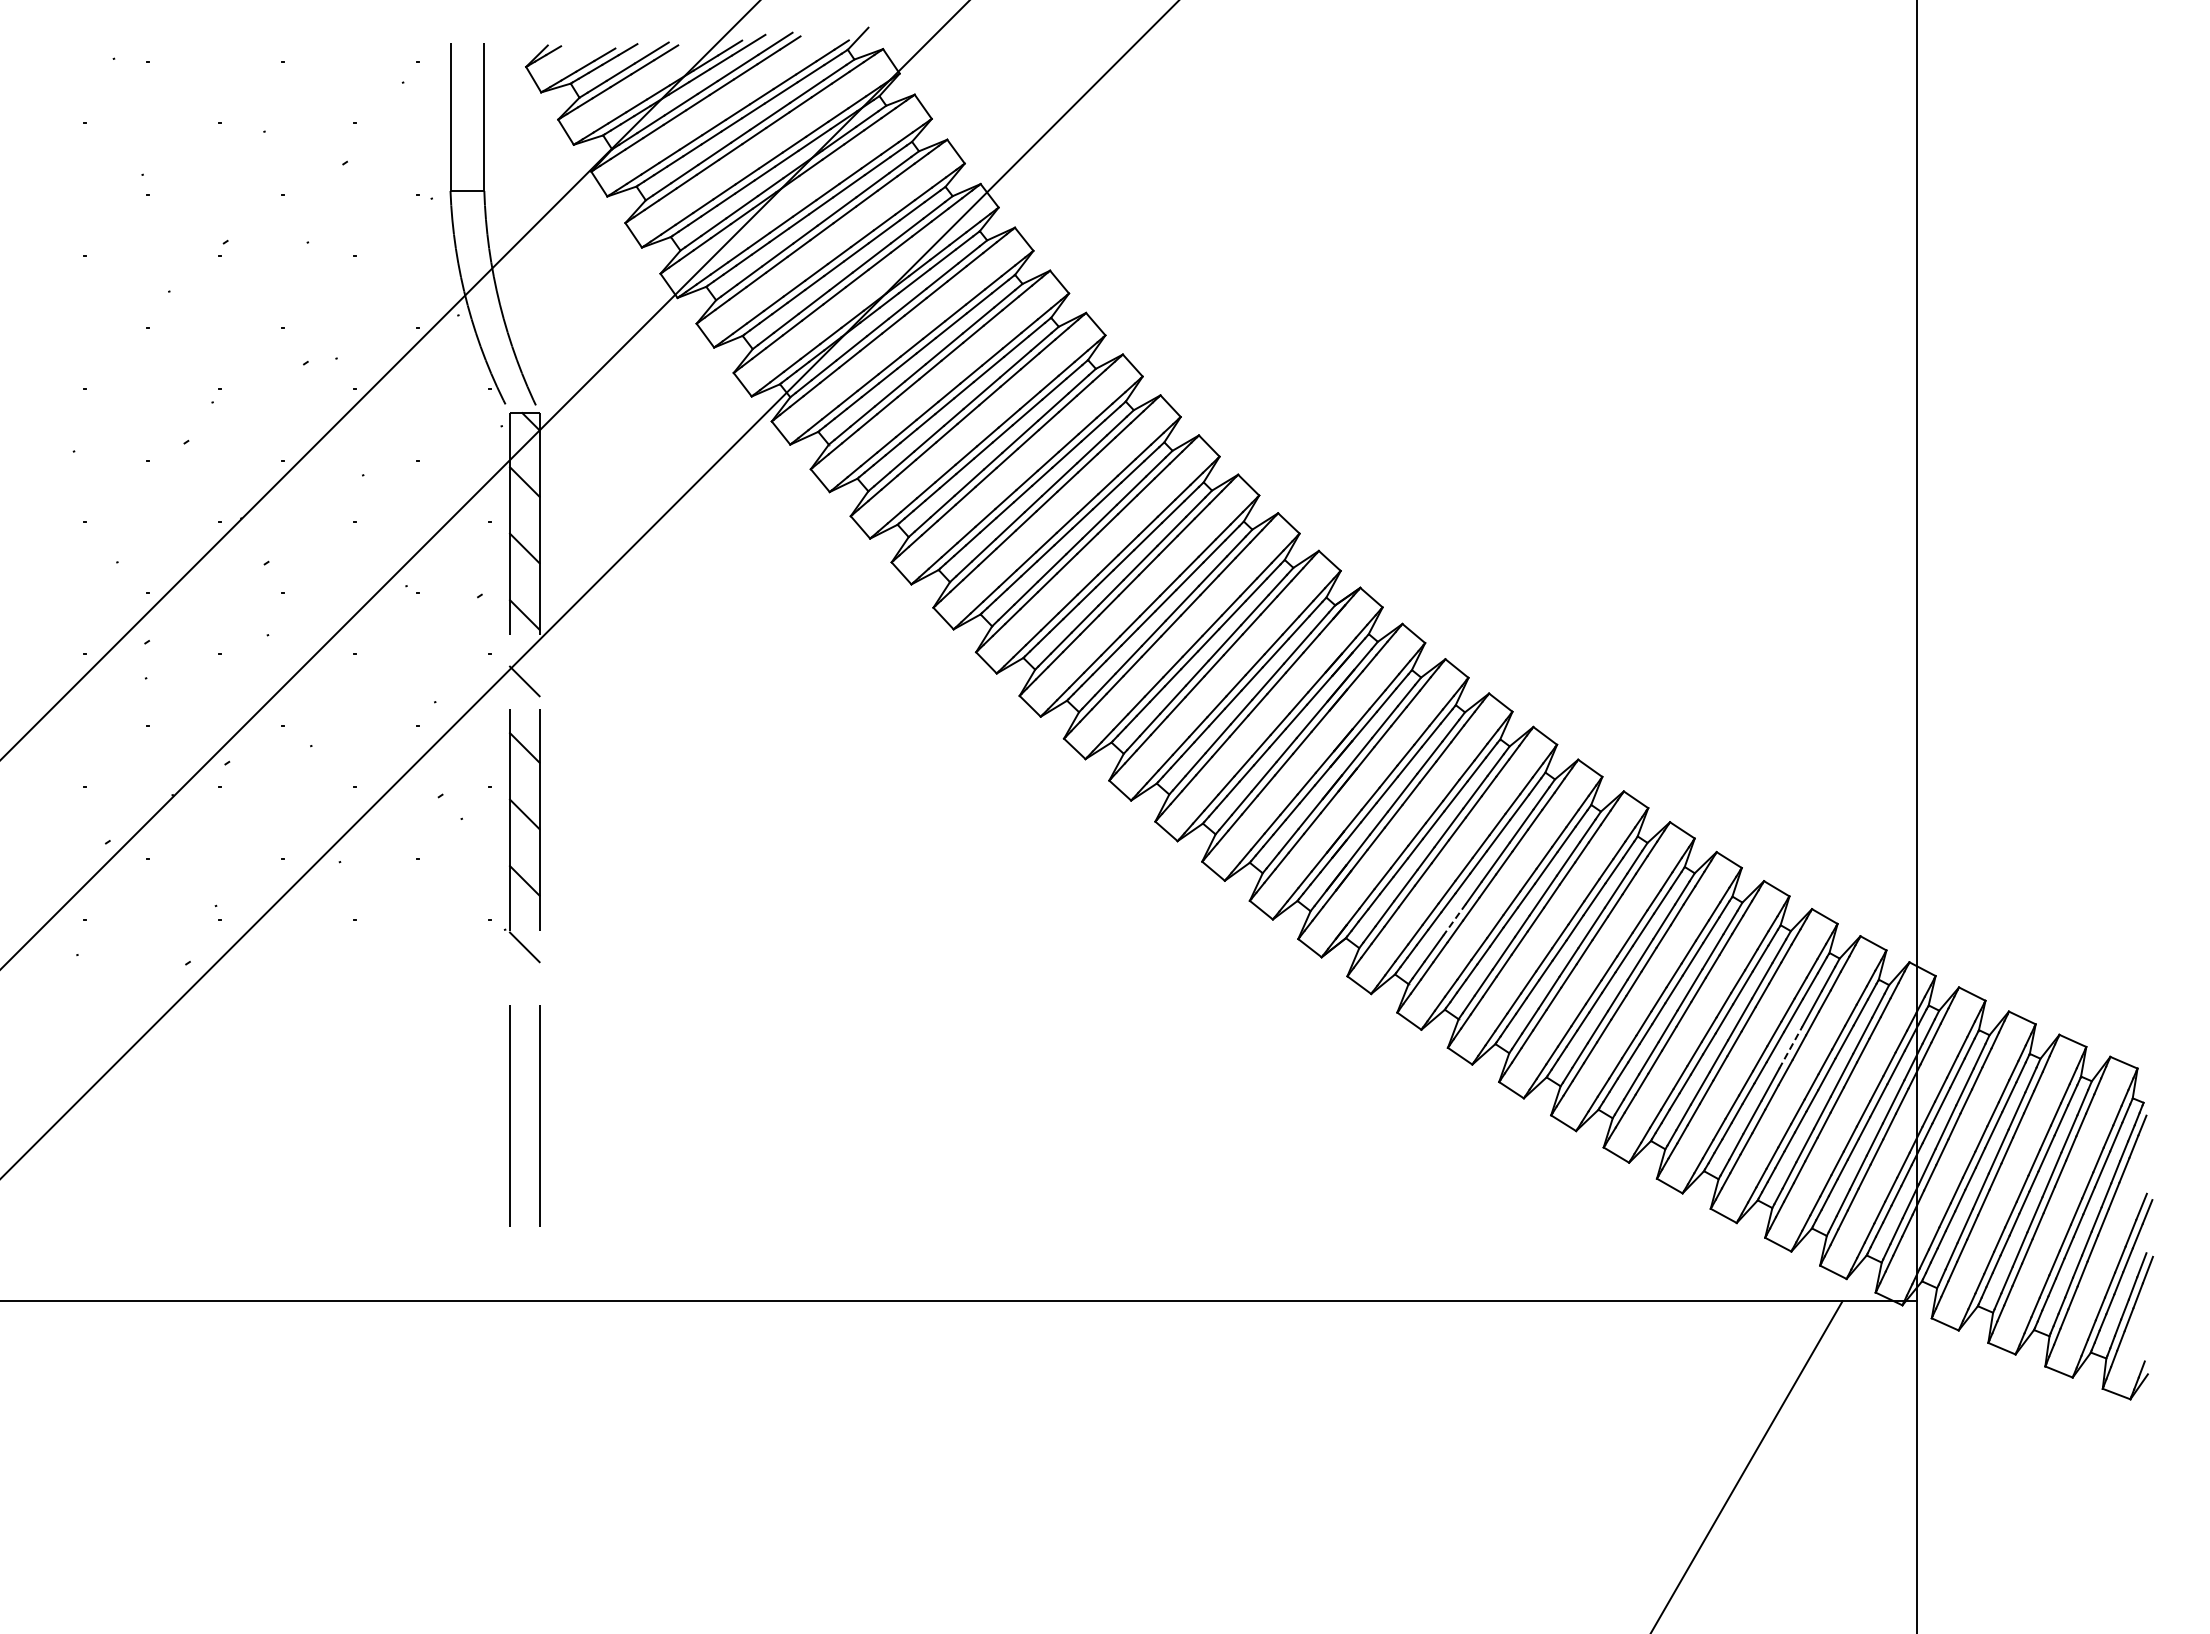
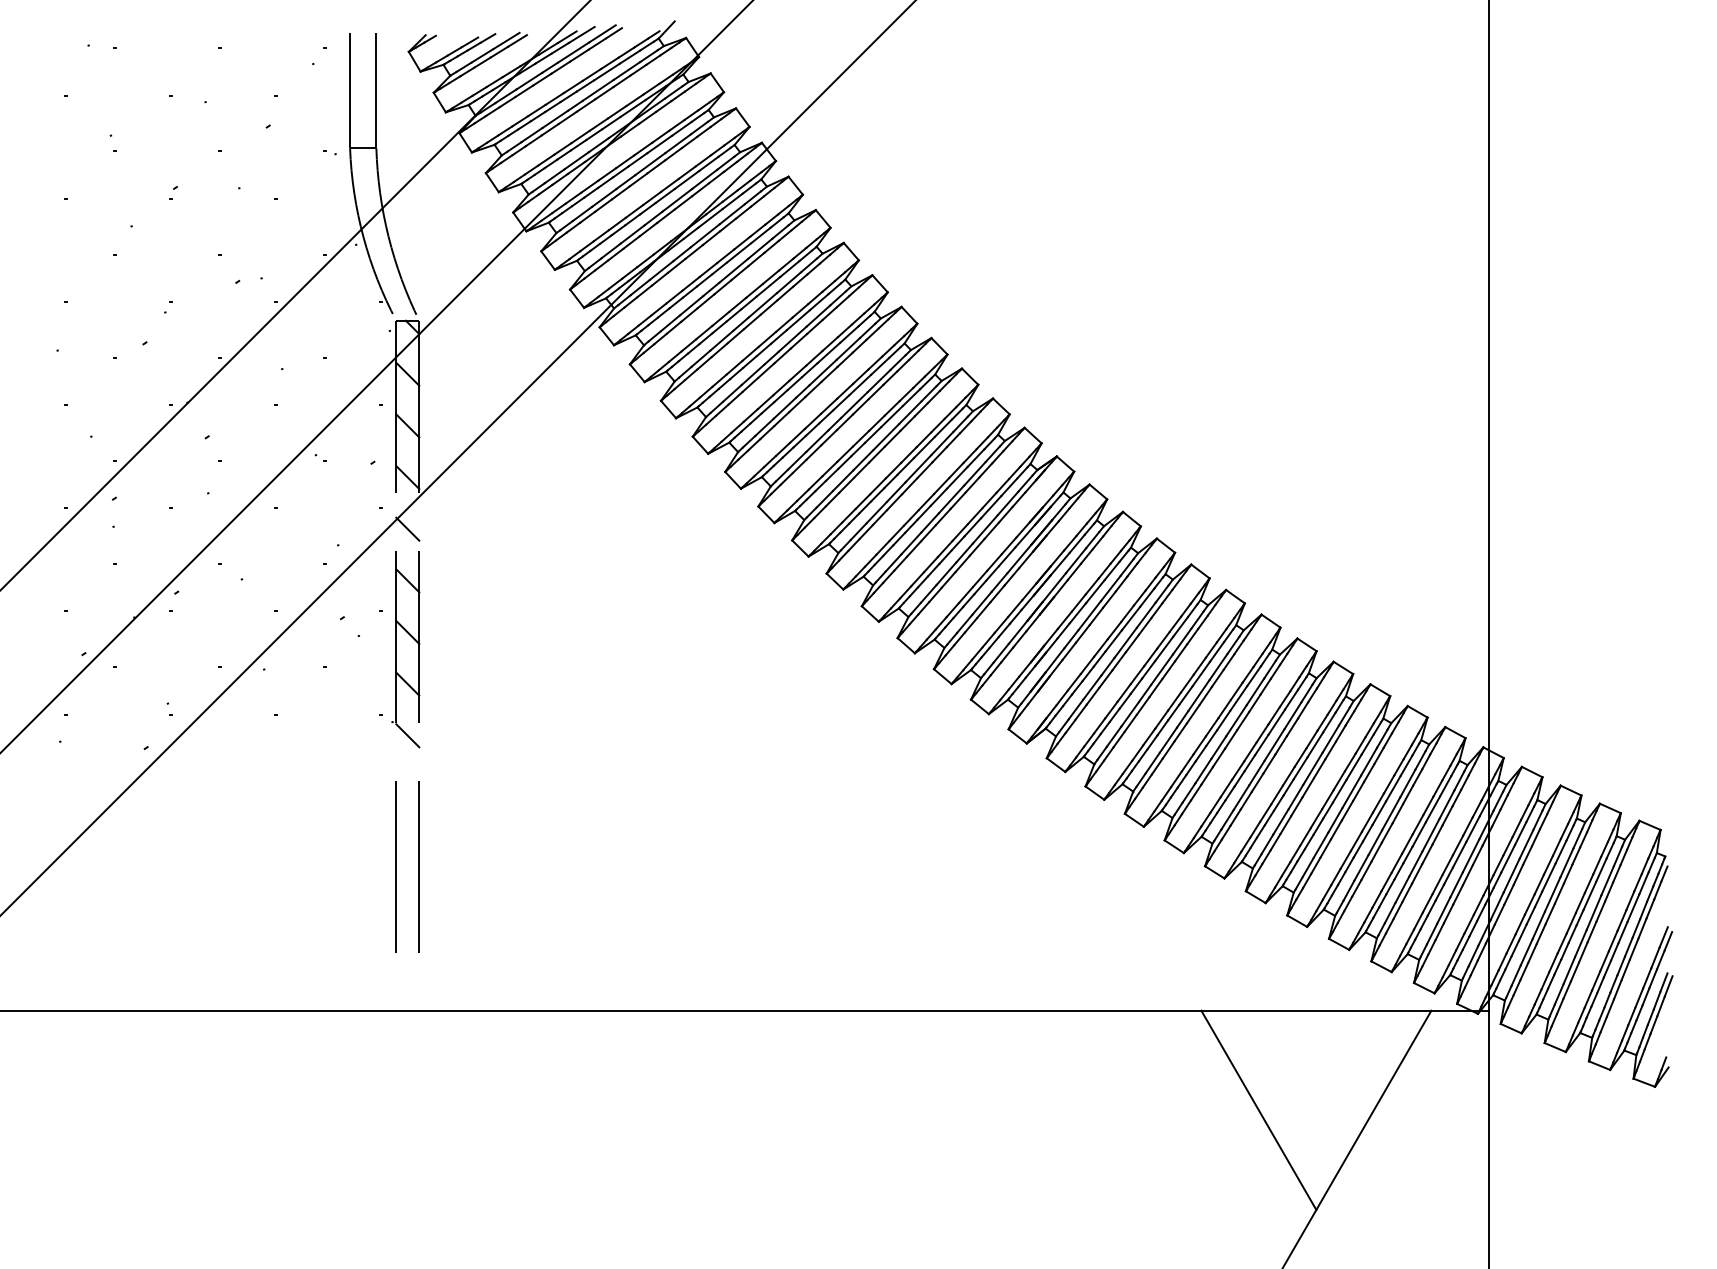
line: (1454, 919) -> (1129, 714), dashed -> solid
line: (1791, 1047) -> (1391, 813), dashed -> solid
line: (1620, 1429) -> (1258, 1110), added

